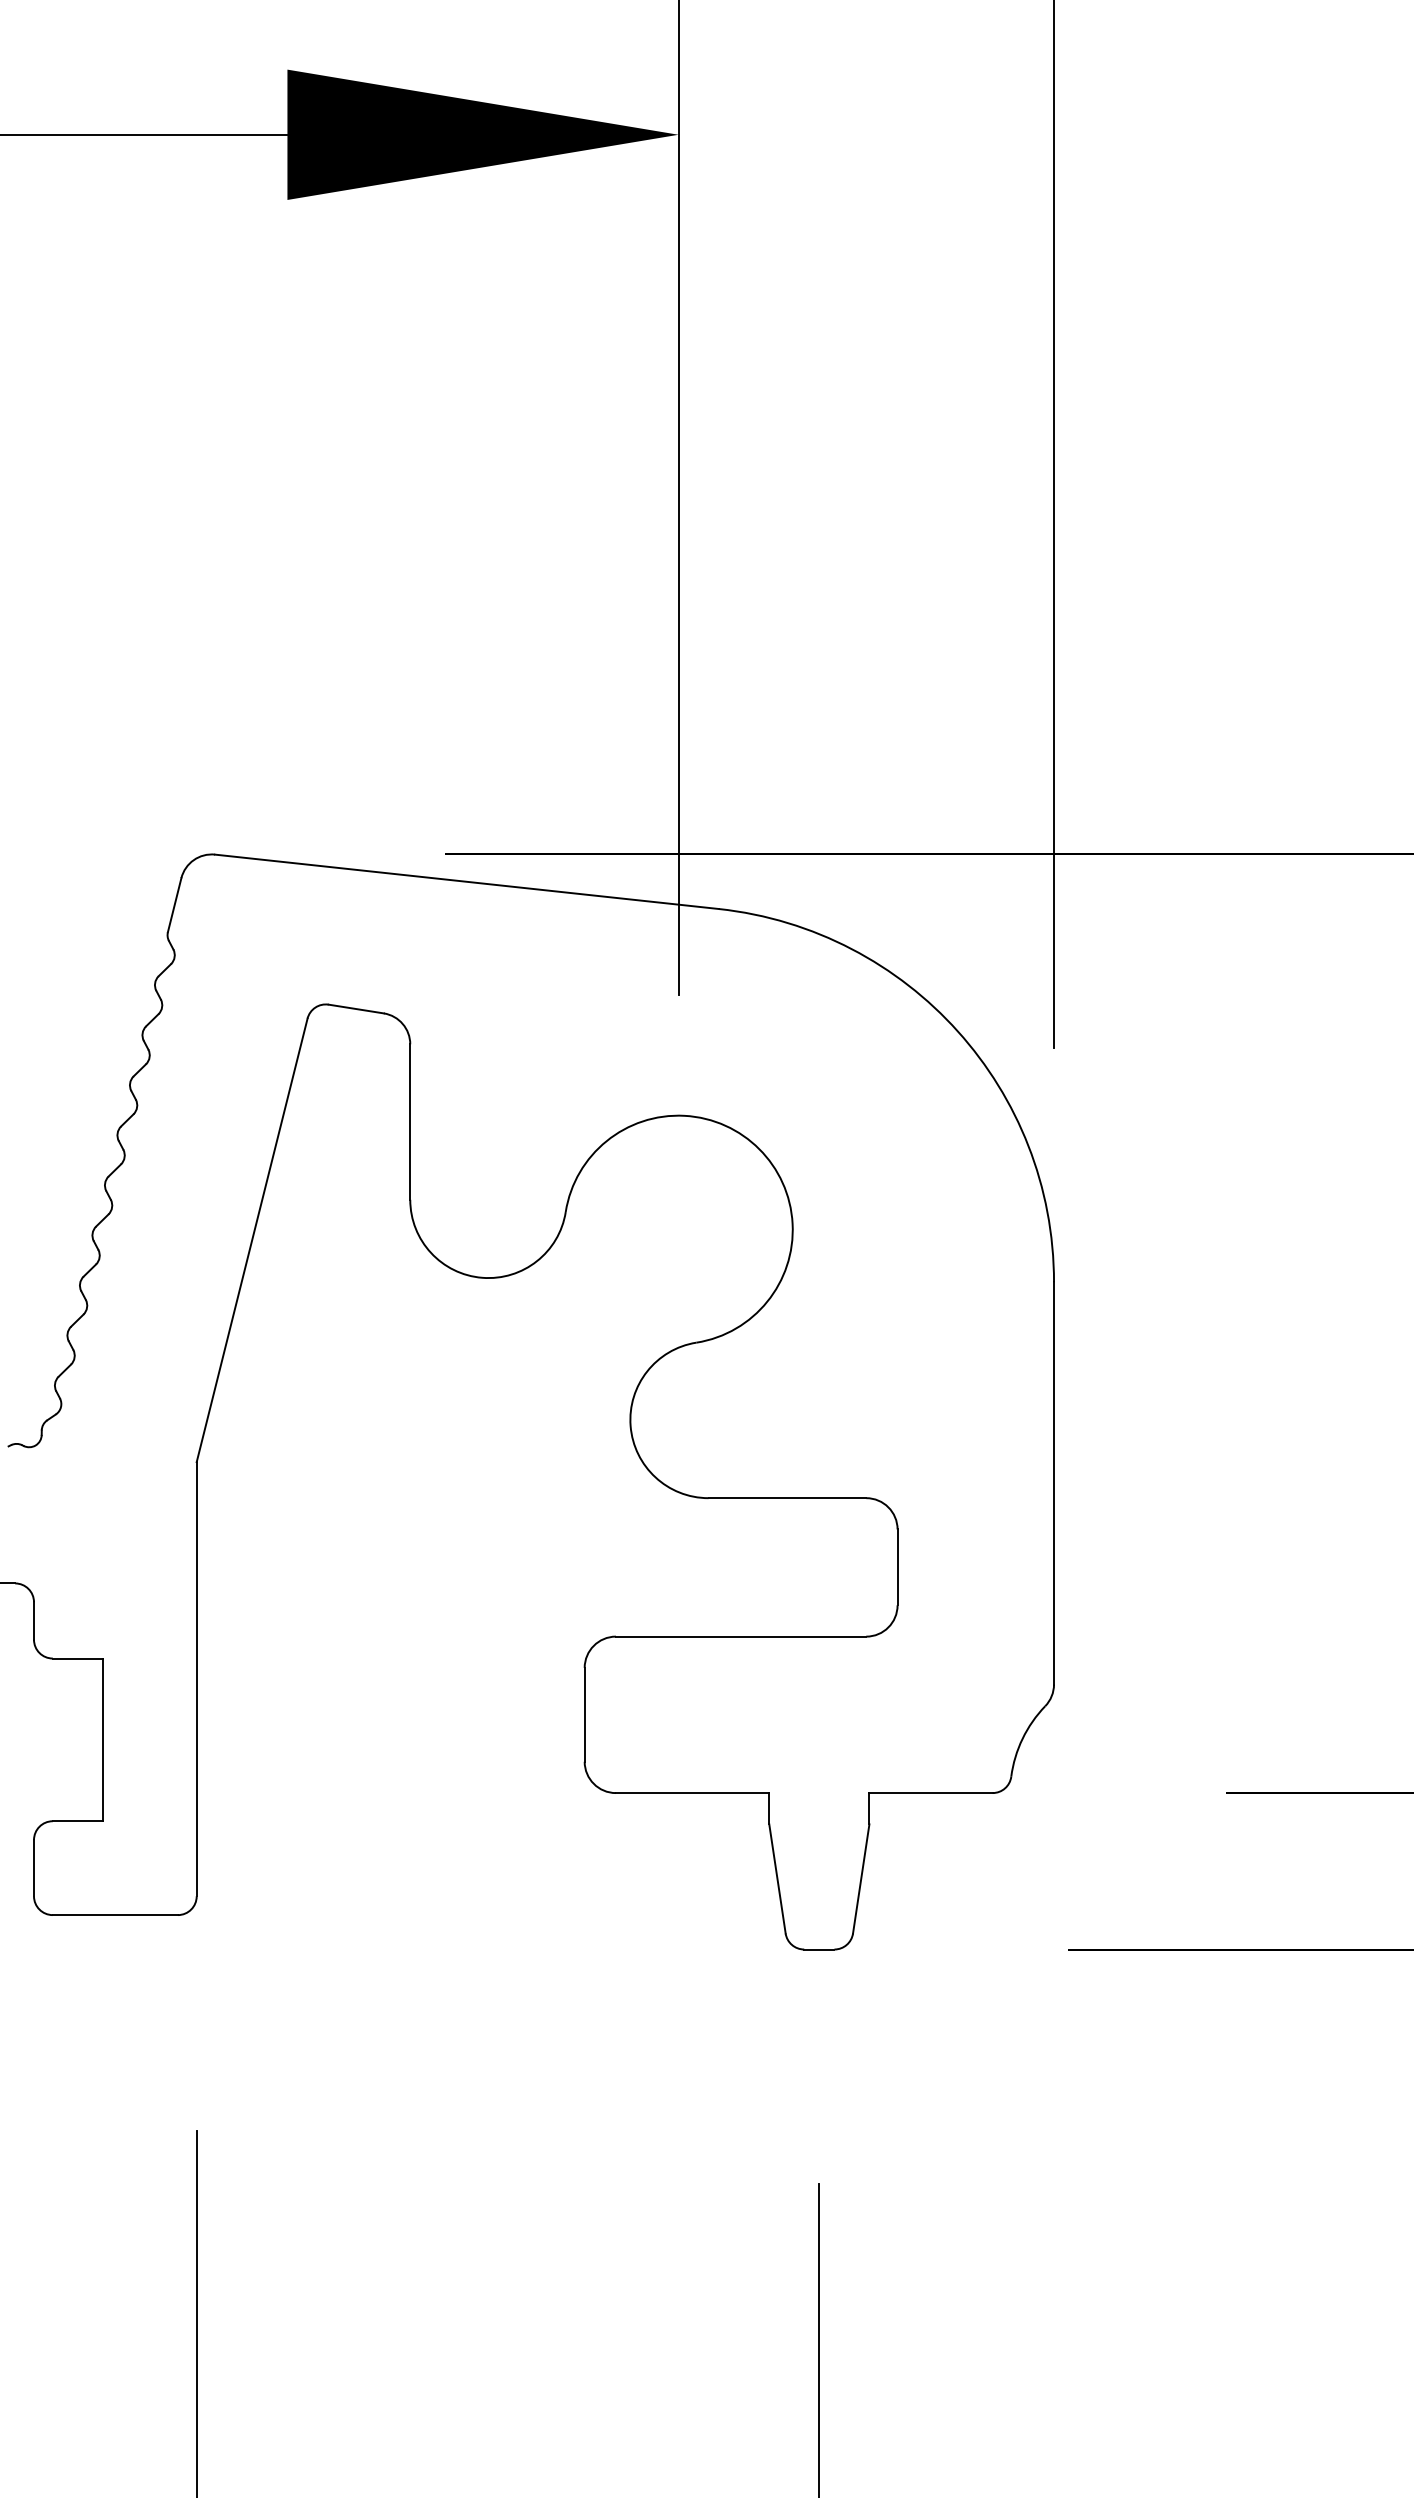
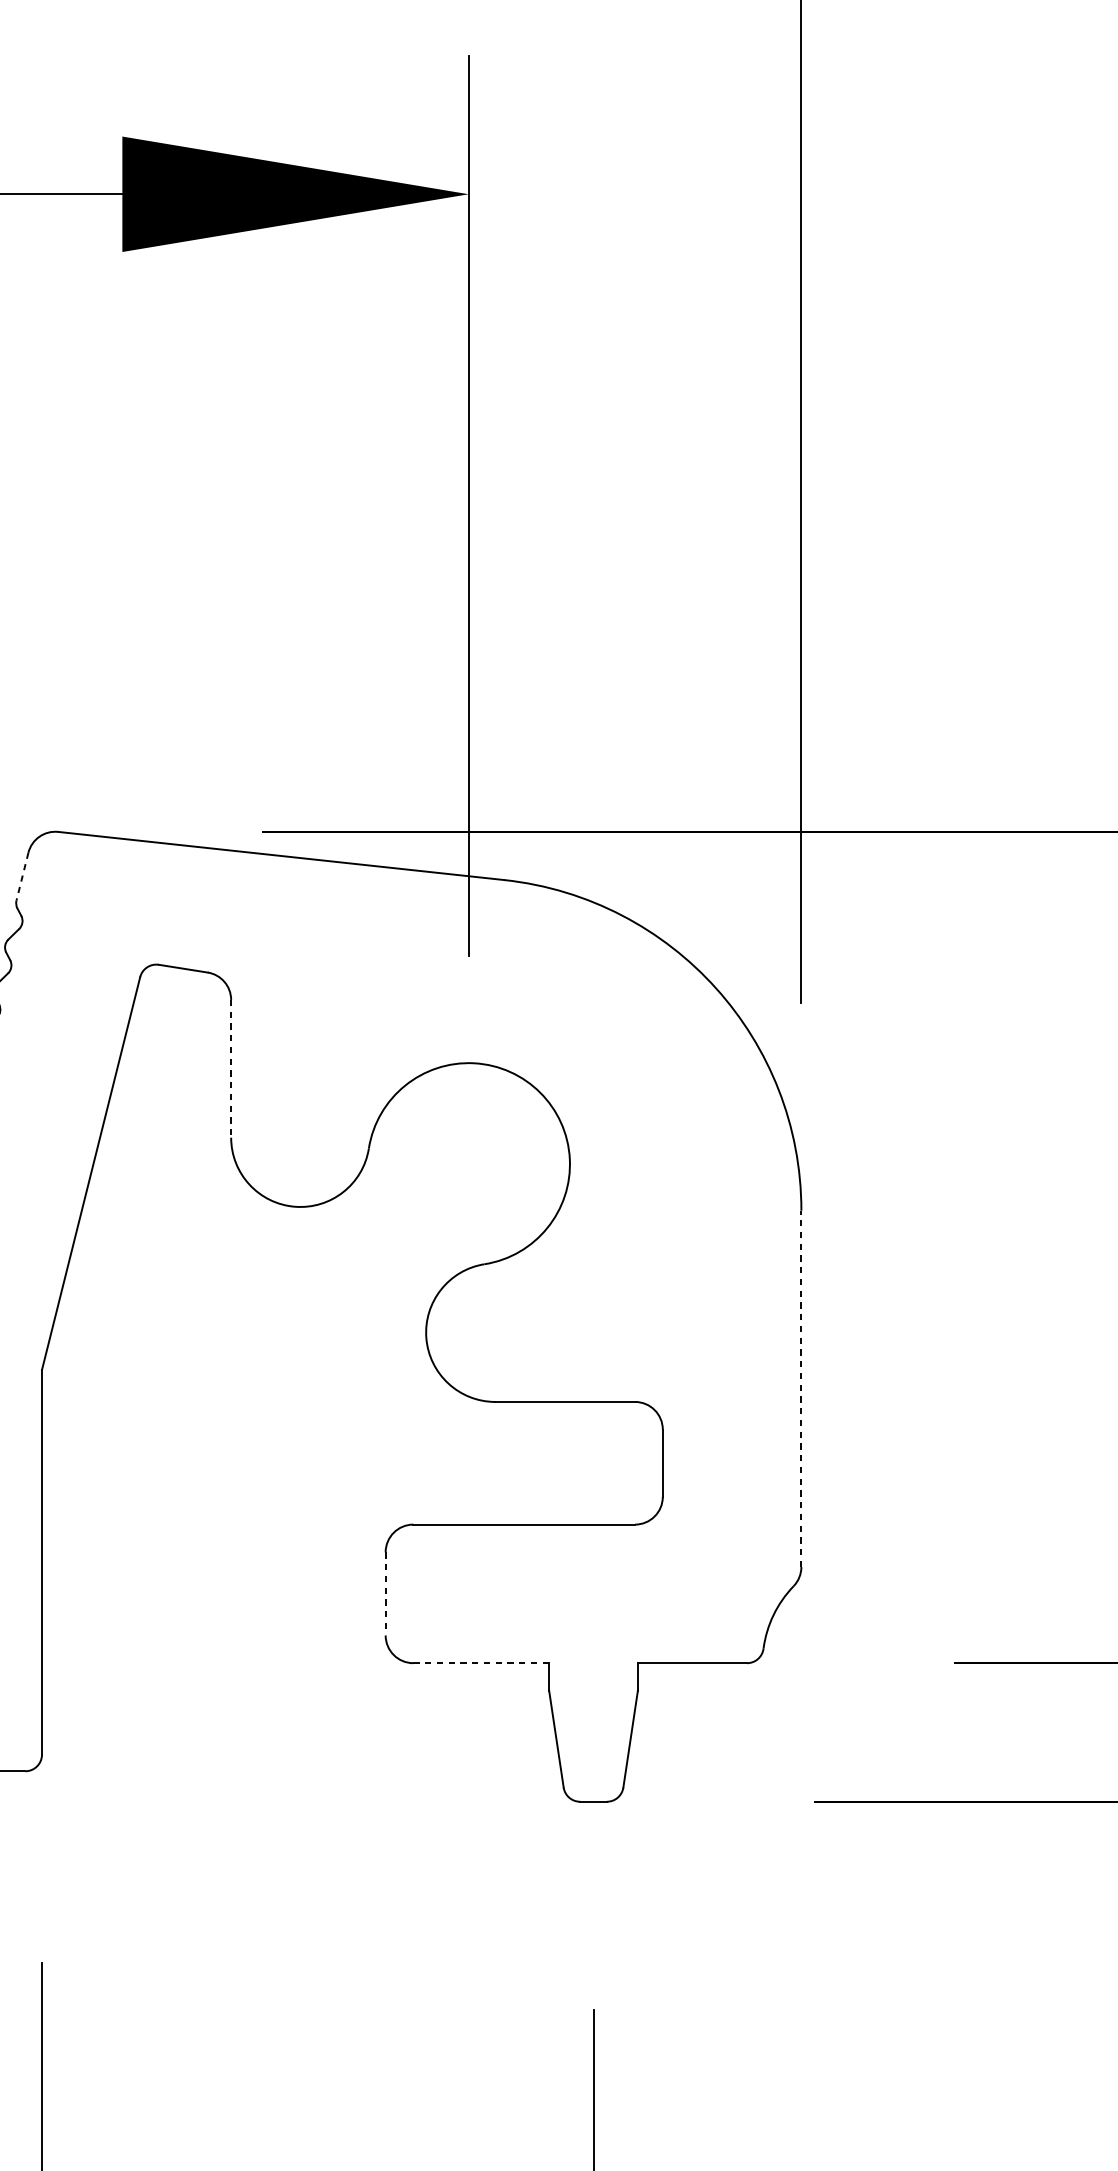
line: (174, 905) -> (22, 876), solid -> dashed
line: (410, 1122) -> (231, 1069), solid -> dashed
line: (1054, 1482) -> (801, 1388), solid -> dashed
line: (584, 1714) -> (385, 1593), solid -> dashed
line: (692, 1793) -> (481, 1663), solid -> dashed

